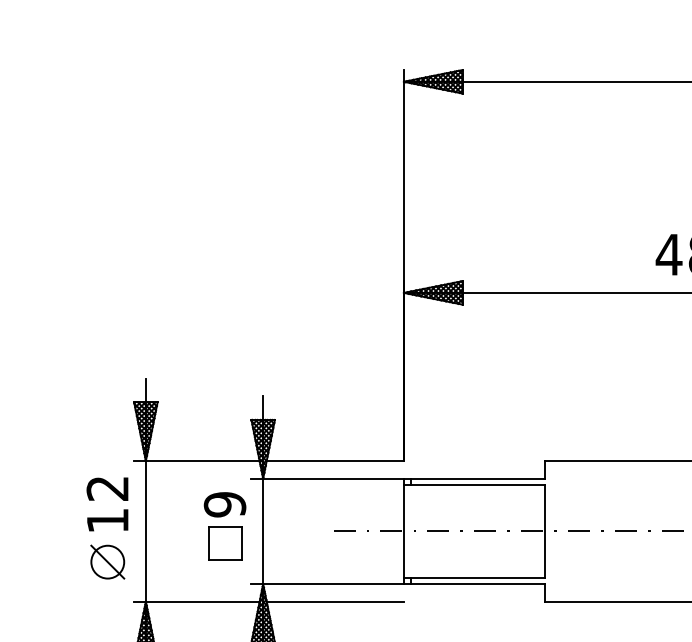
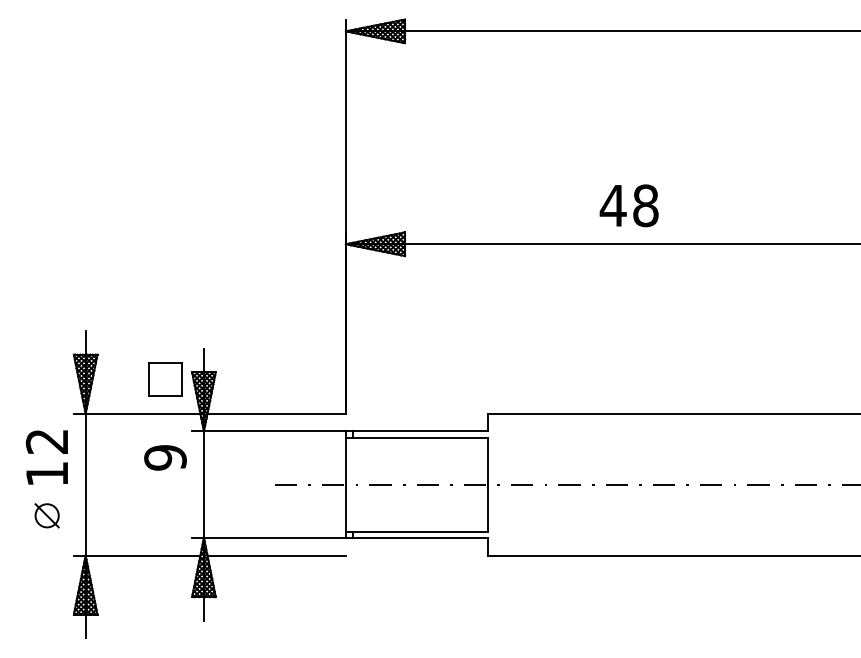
part: (225, 544) -> (165, 379), moved
part: (107, 561) -> (46, 515), size x0.7

